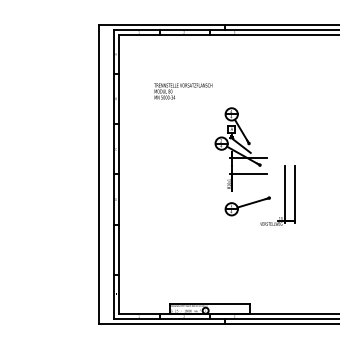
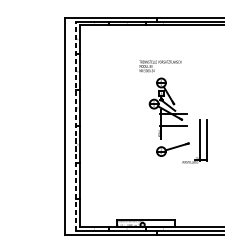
text: (183, 91) -> (160, 66), moved
line: (114, 174) -> (76, 126), solid -> dashed

